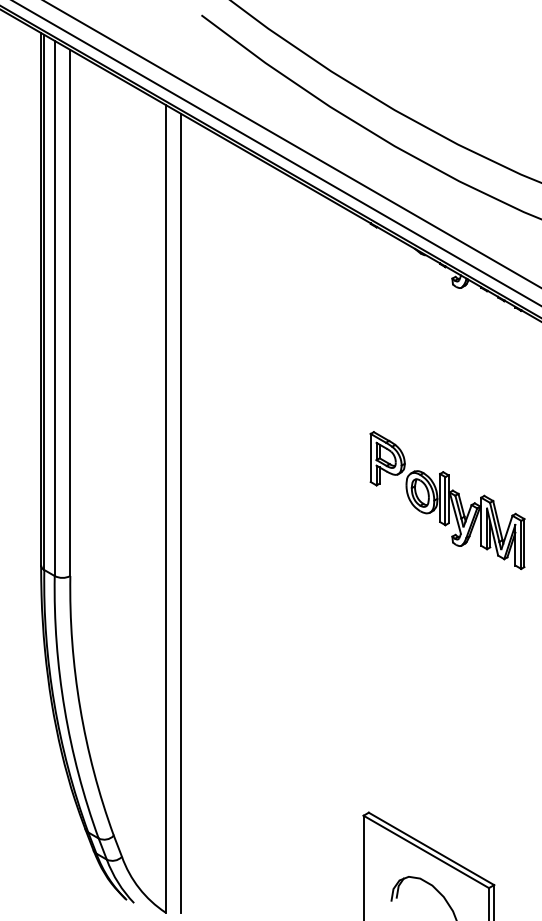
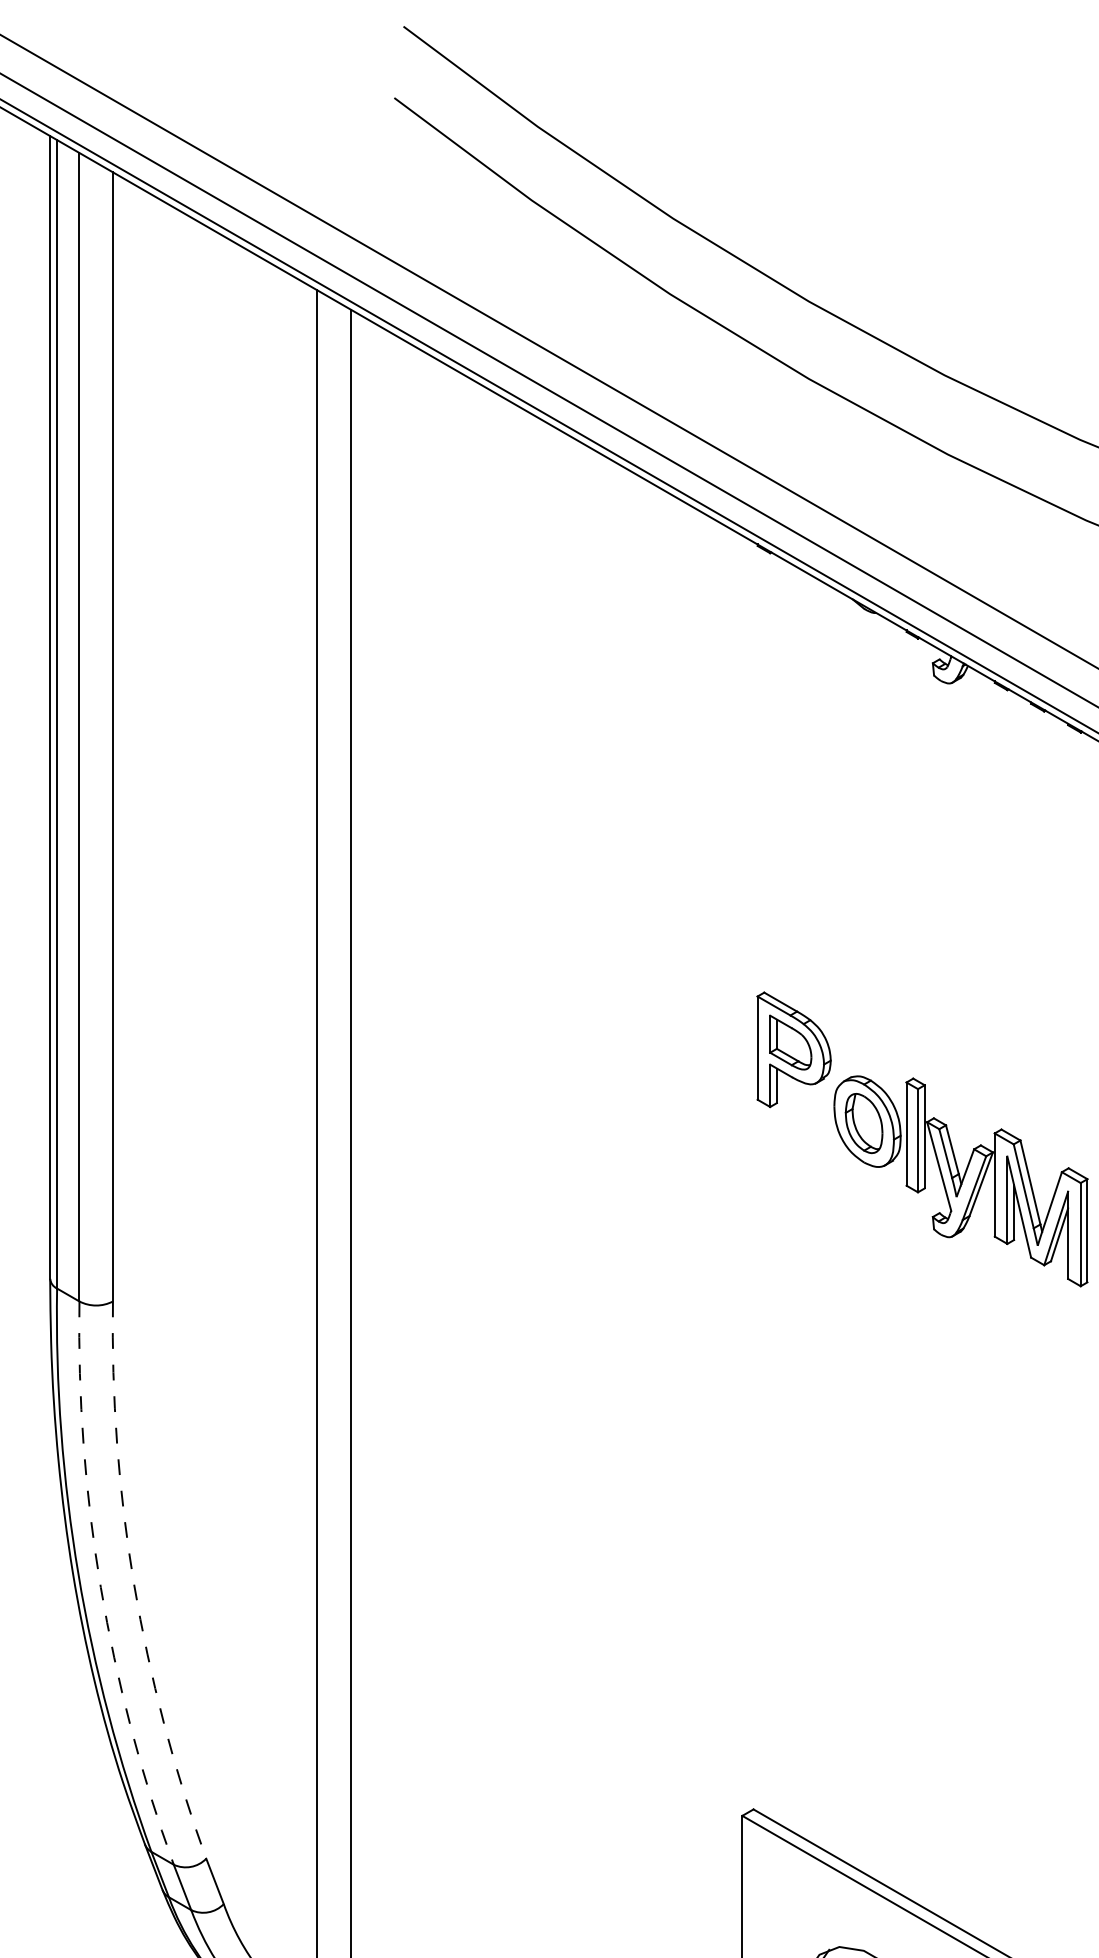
arc: (80, 707) -> (134, 1583), solid -> dashed
arc: (64, 709) -> (100, 1587), solid -> dashed

